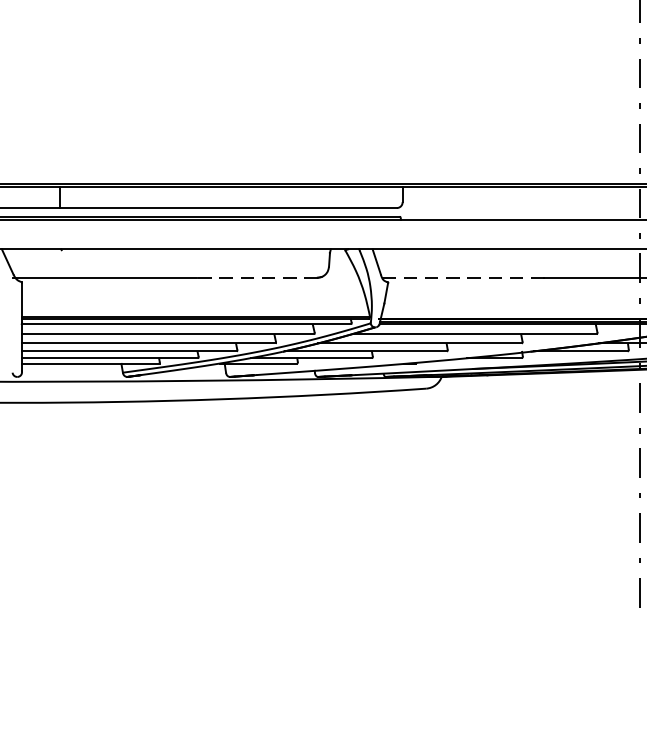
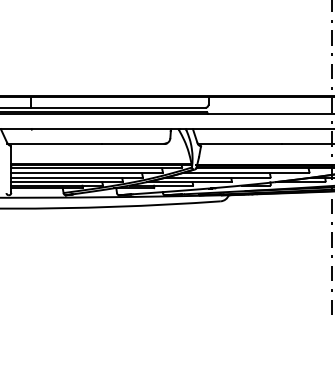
line: (255, 277) -> (132, 143), dashed -> solid
line: (462, 277) -> (239, 143), dashed -> solid

